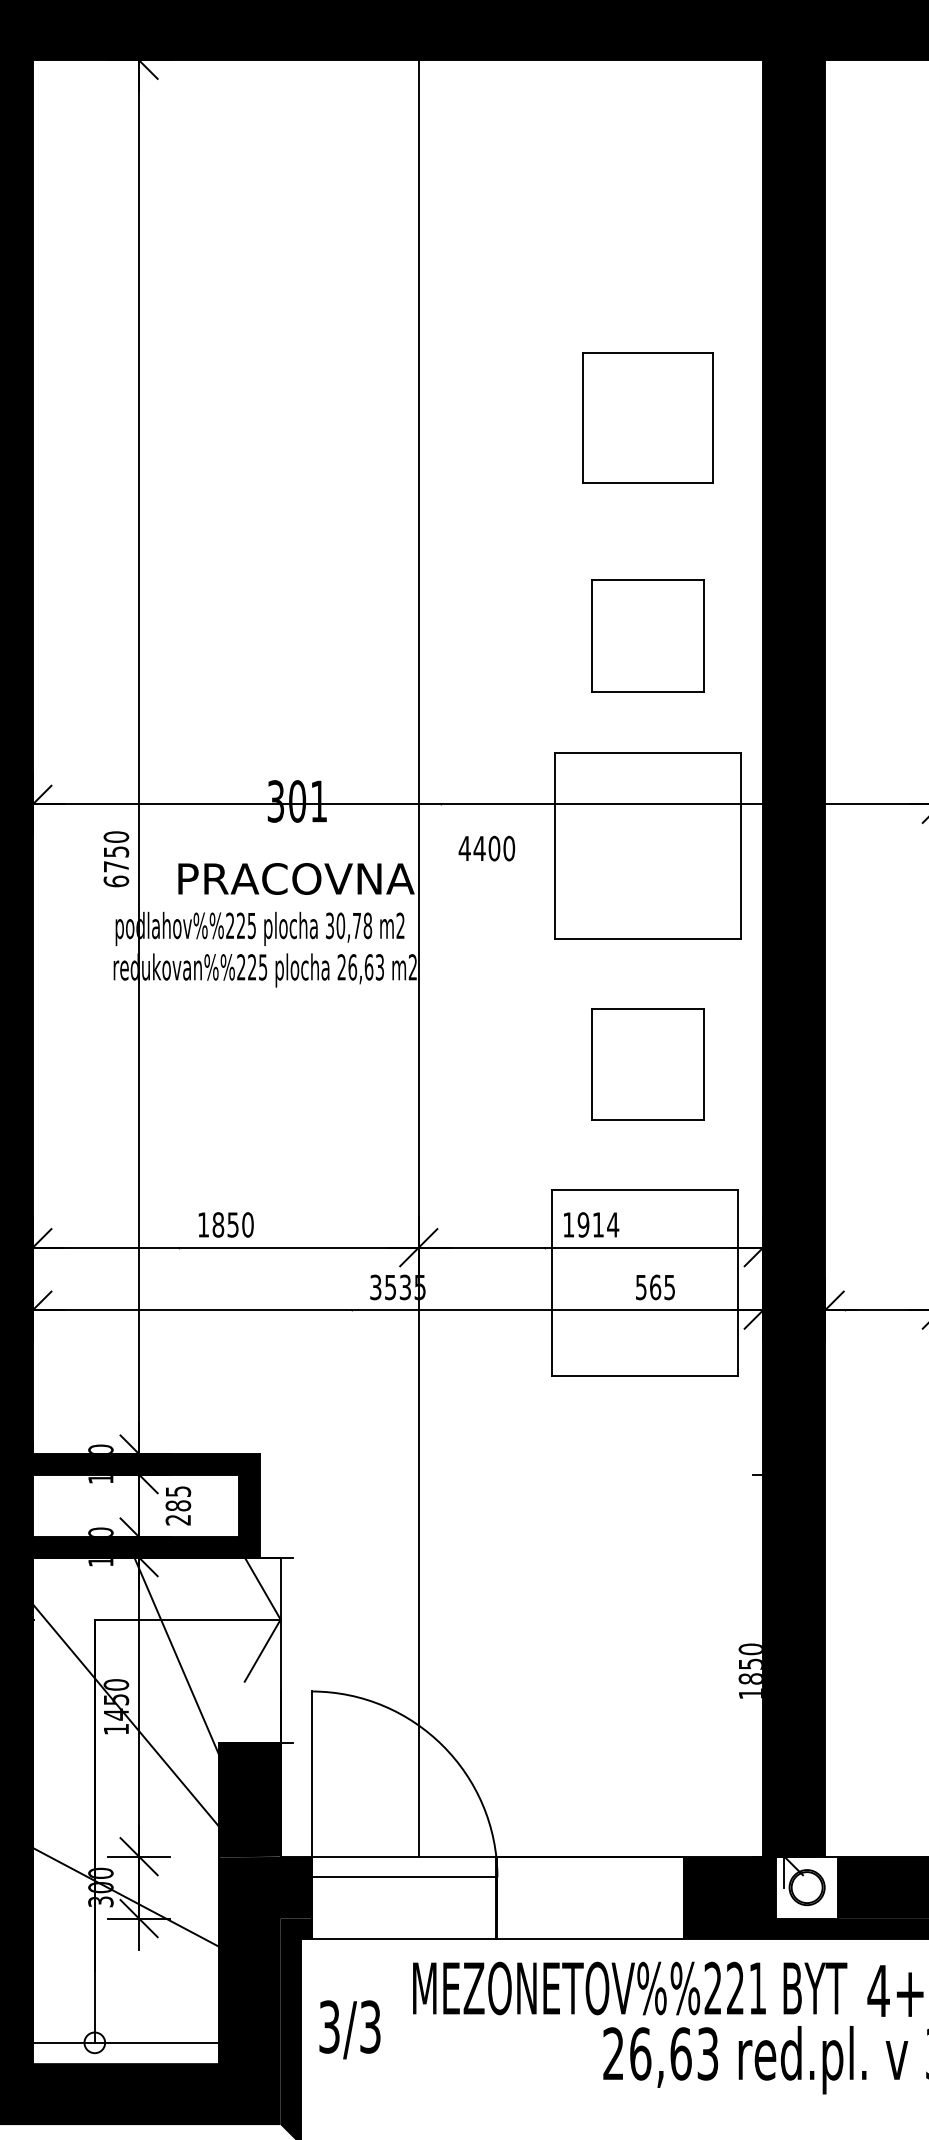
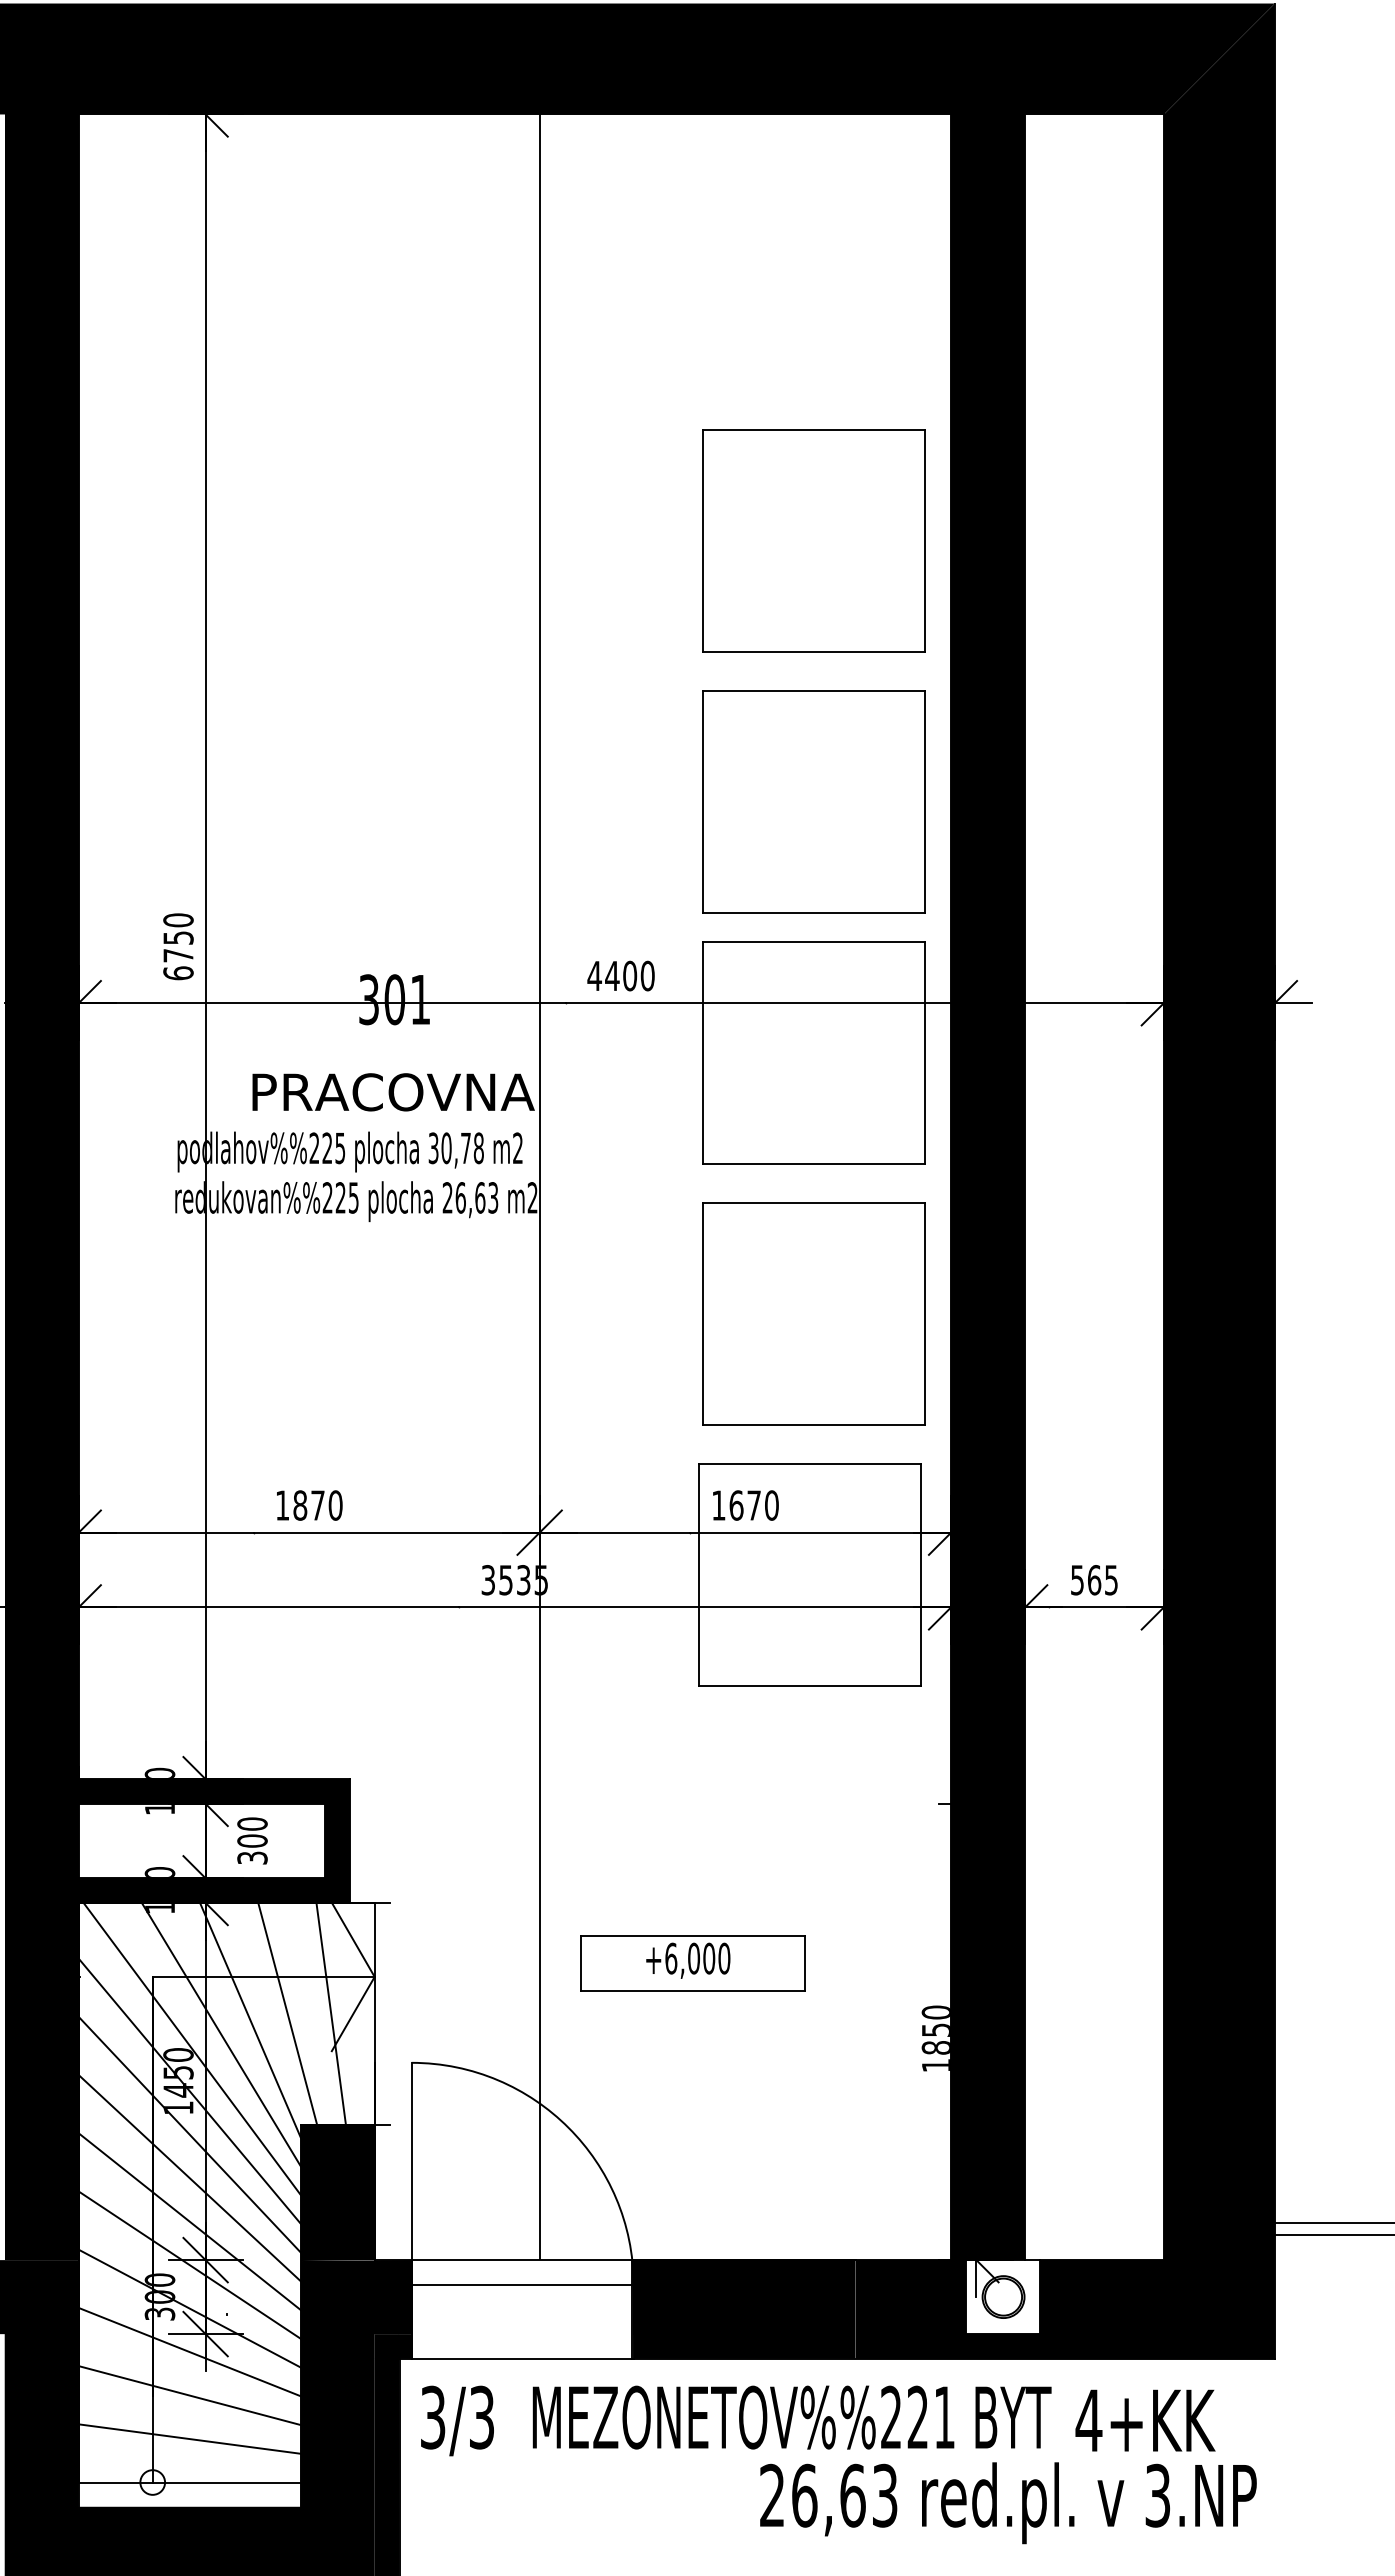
part: (648, 416) -> (813, 540), size x1.43
part: (648, 635) -> (813, 801), size x1.67
text: (486, 848) -> (620, 975), moved
text: (116, 859) -> (178, 946), moved
part: (648, 1064) -> (813, 1313), size x1.67
text: (232, 1224) -> (317, 1505), 1850 -> 1870
text: (598, 1224) -> (754, 1505), 1914 -> 1670
text: (655, 1287) -> (1094, 1580), moved
text: (178, 1505) -> (252, 1840), 285 -> 300
part: (546, 1608) -> (692, 1963), added
line: (207, 1650) -> (287, 2013), added
line: (243, 1650) -> (330, 2013), added
line: (151, 1667) -> (220, 2034), added
line: (127, 1679) -> (191, 2048), added
line: (125, 1751) -> (189, 2134), added
line: (125, 1788) -> (189, 2178), added
line: (125, 1824) -> (189, 2221), added
line: (125, 1860) -> (189, 2264), added
fill: (589, 1897) -> (743, 2309), added
line: (125, 1933) -> (189, 2351), added
line: (125, 1969) -> (189, 2395), added
line: (125, 2005) -> (189, 2438), added
text: (349, 2029) -> (457, 2420), moved

